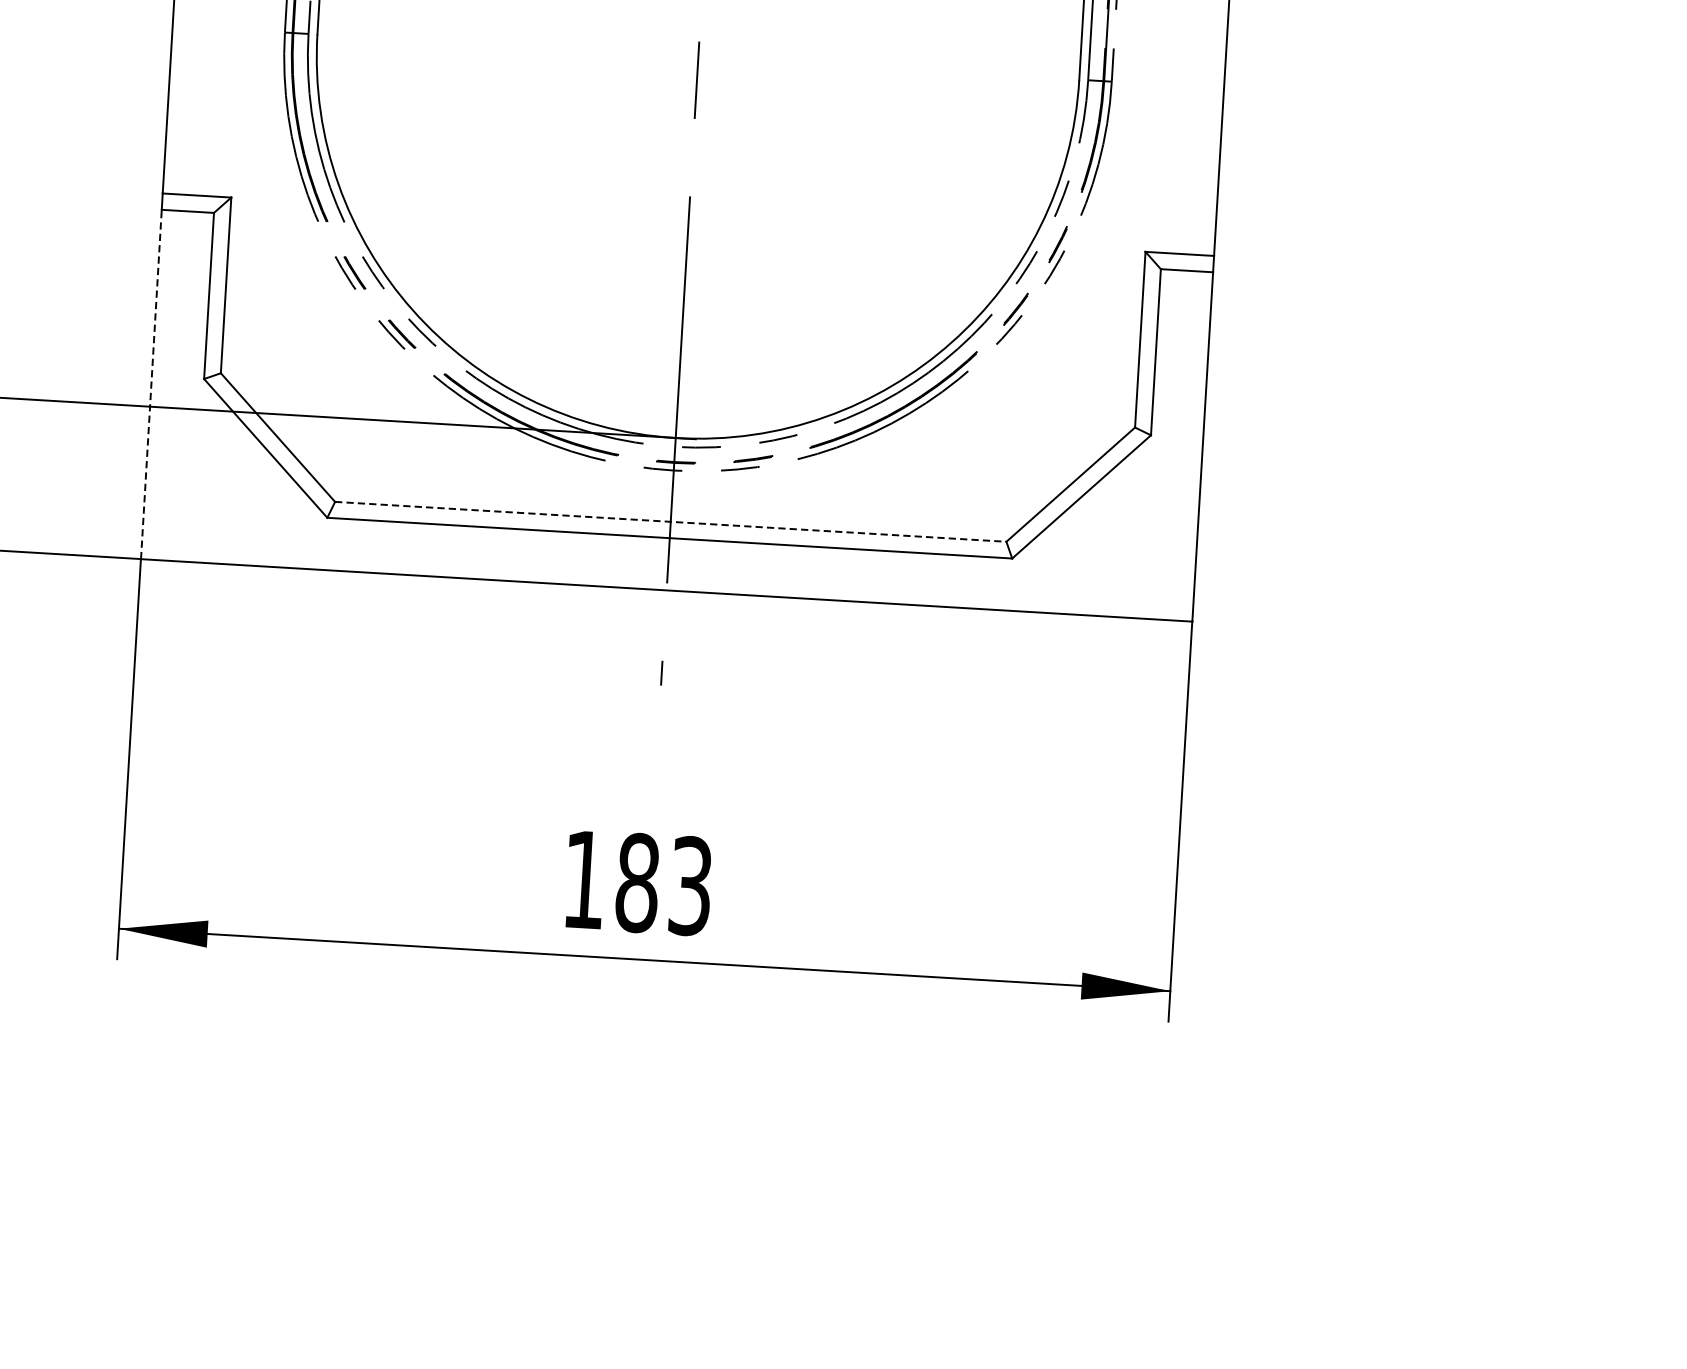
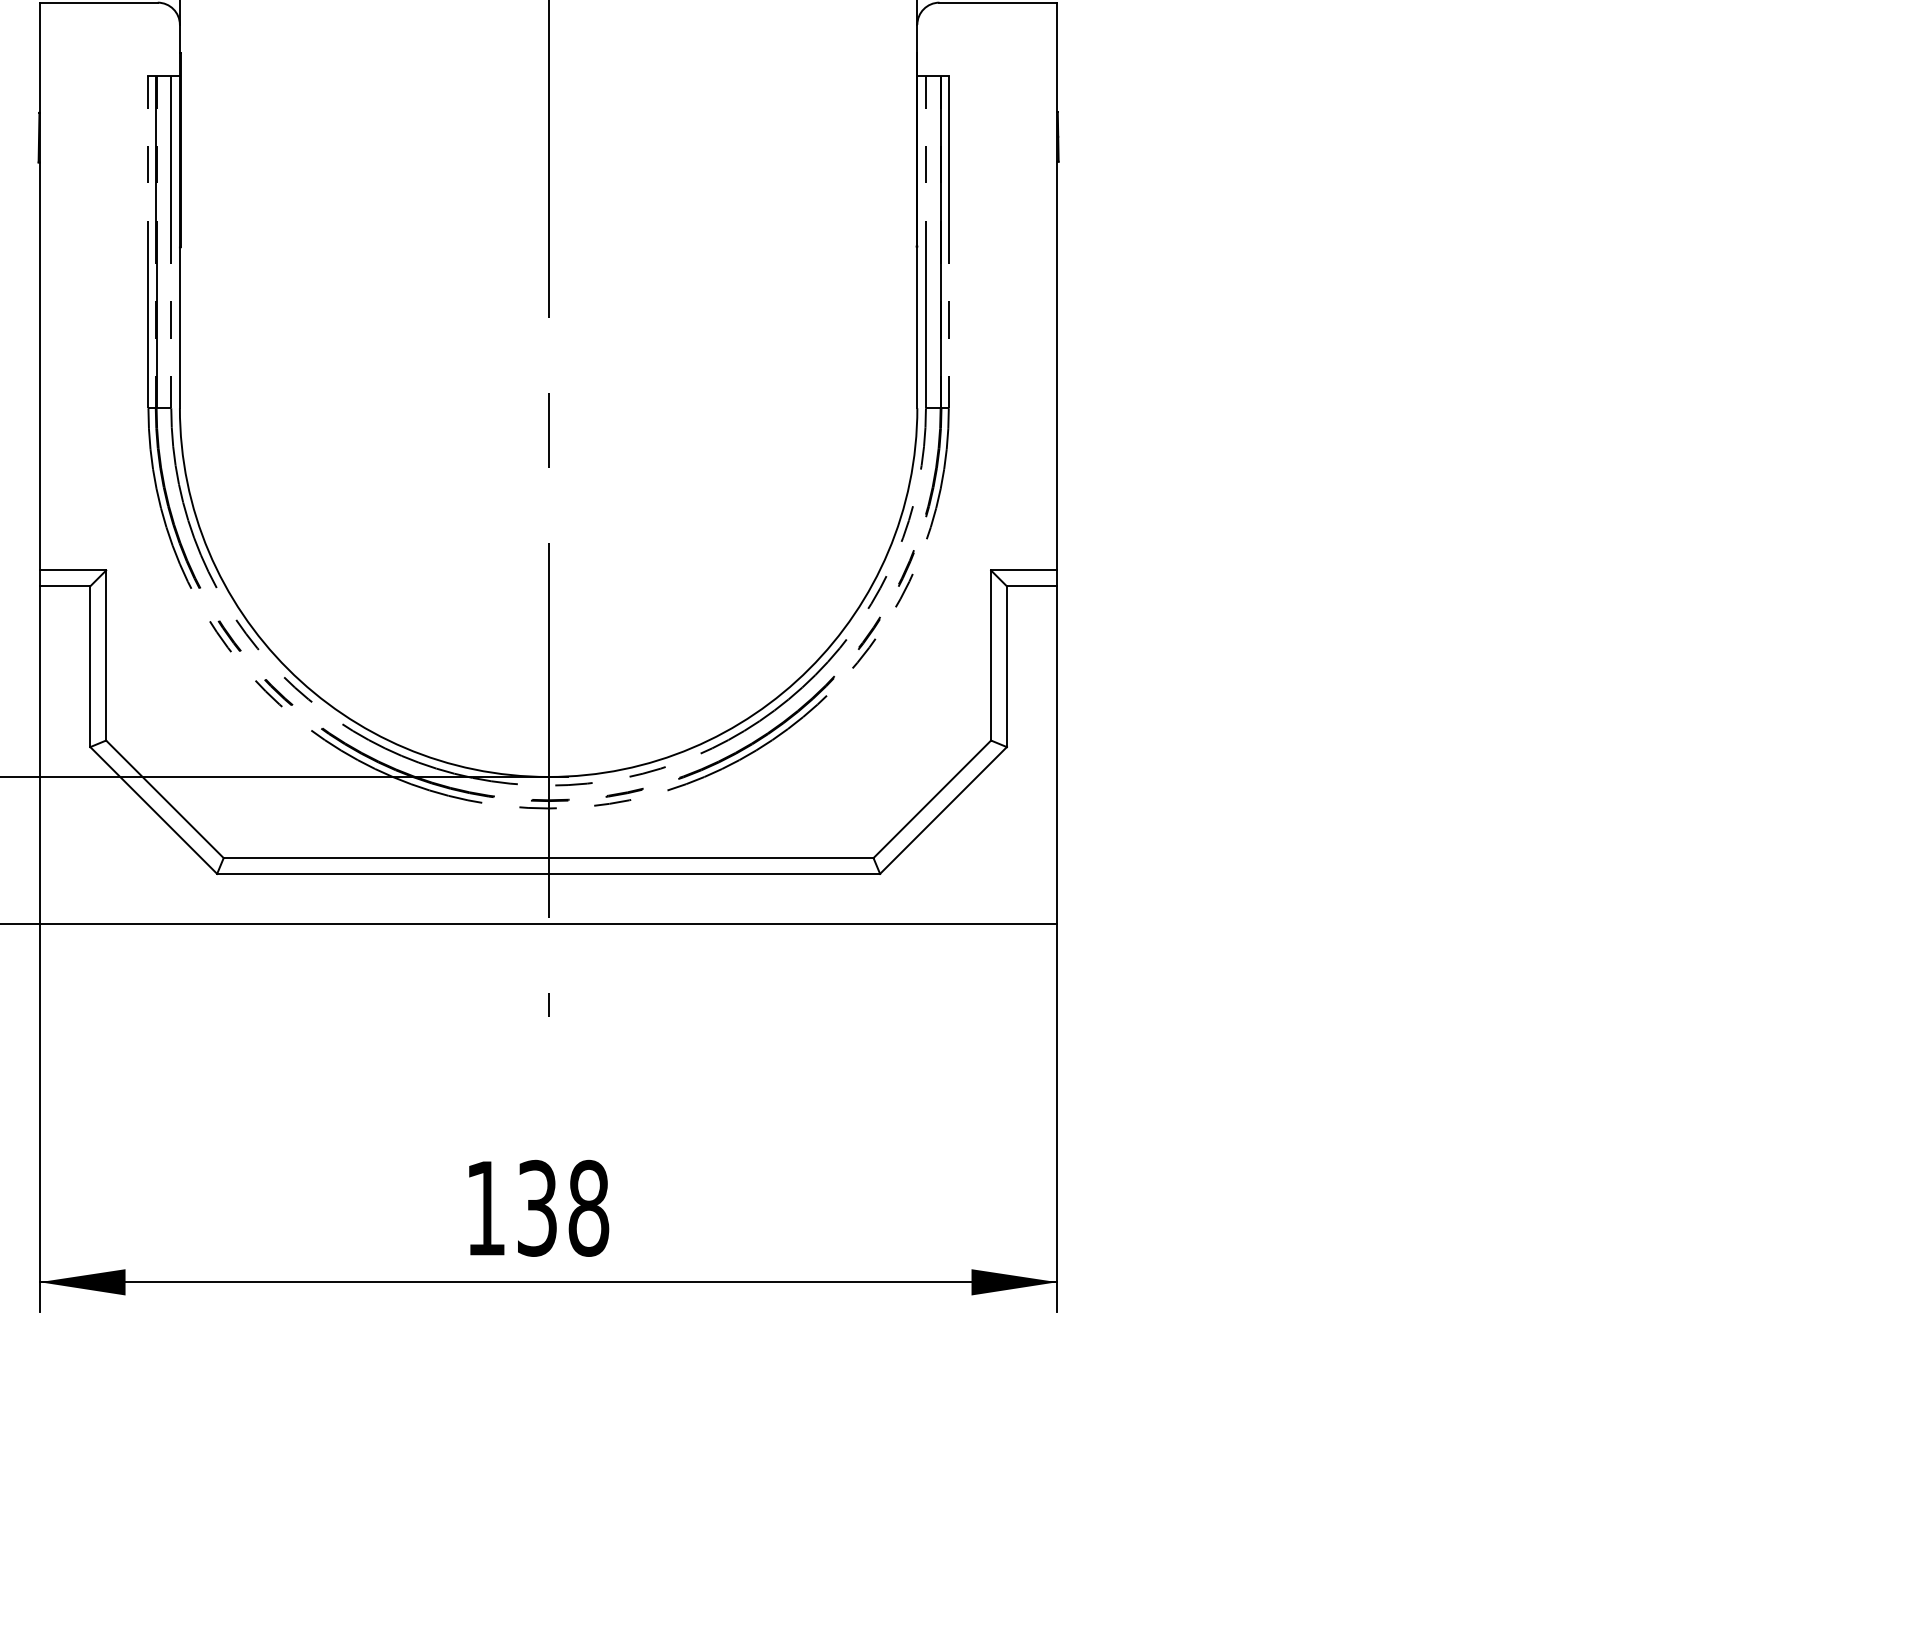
line: (151, 383) -> (39, 754), dashed -> solid
line: (670, 522) -> (548, 858), dashed -> solid
text: (664, 883) -> (563, 1207), 183 -> 138

